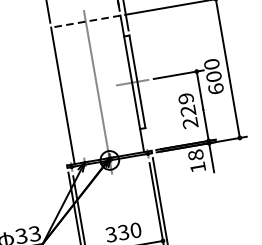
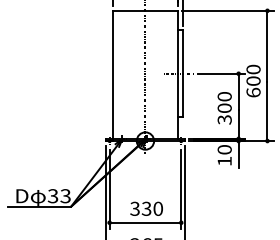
line: (85, 21) -> (145, 10), dashed -> solid
text: (188, 111) -> (224, 108), 229 -> 300
text: (195, 154) -> (224, 149), 18 -> 10

